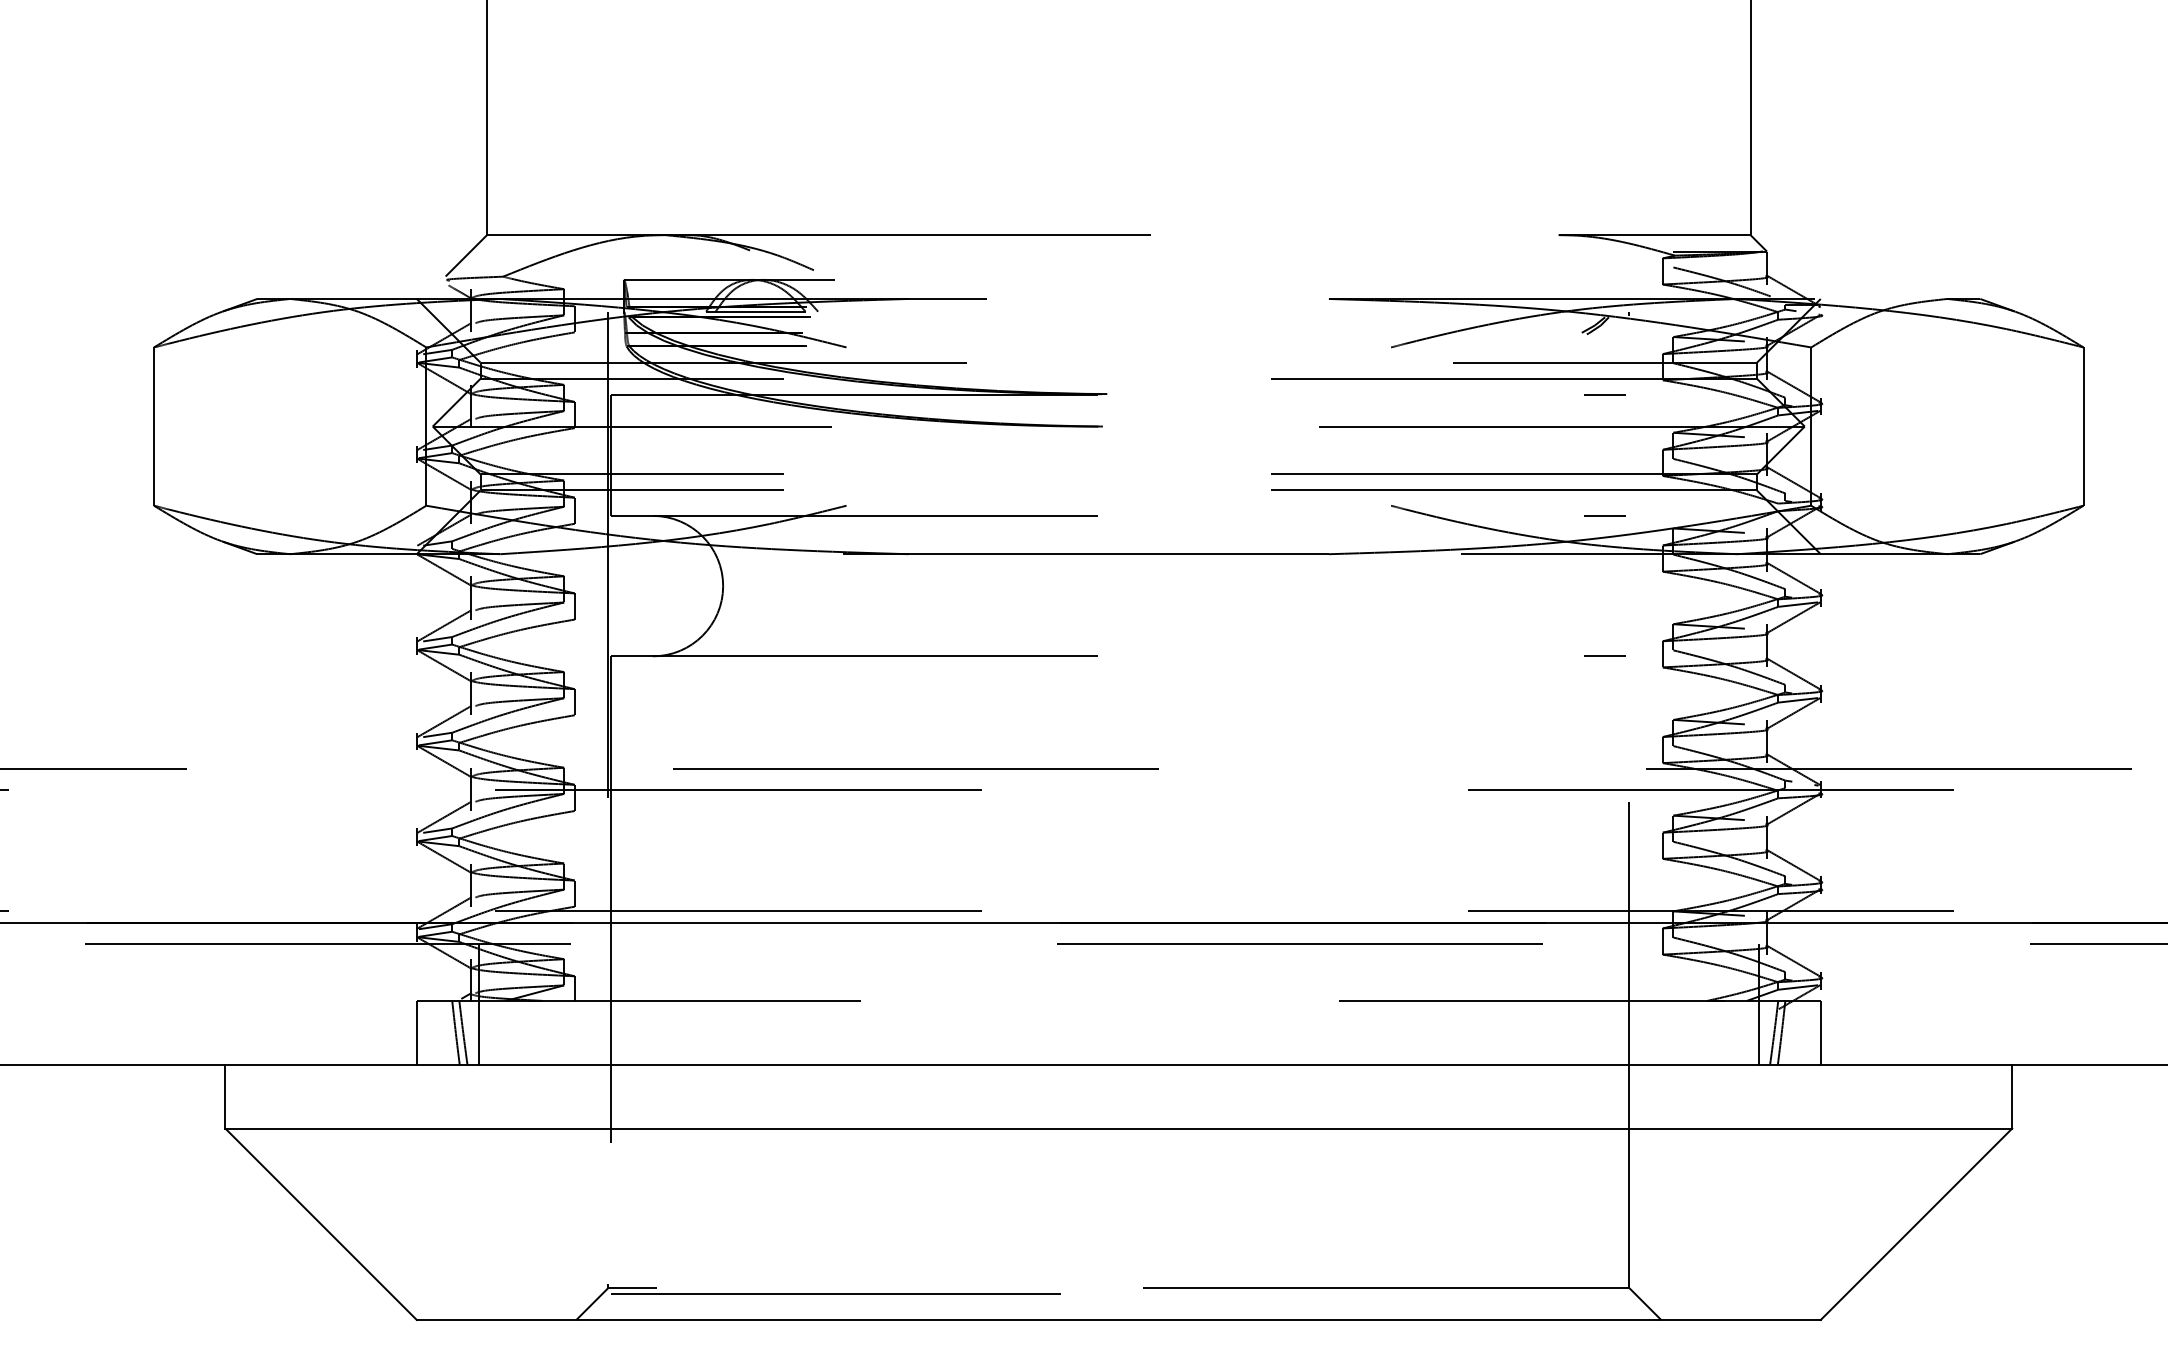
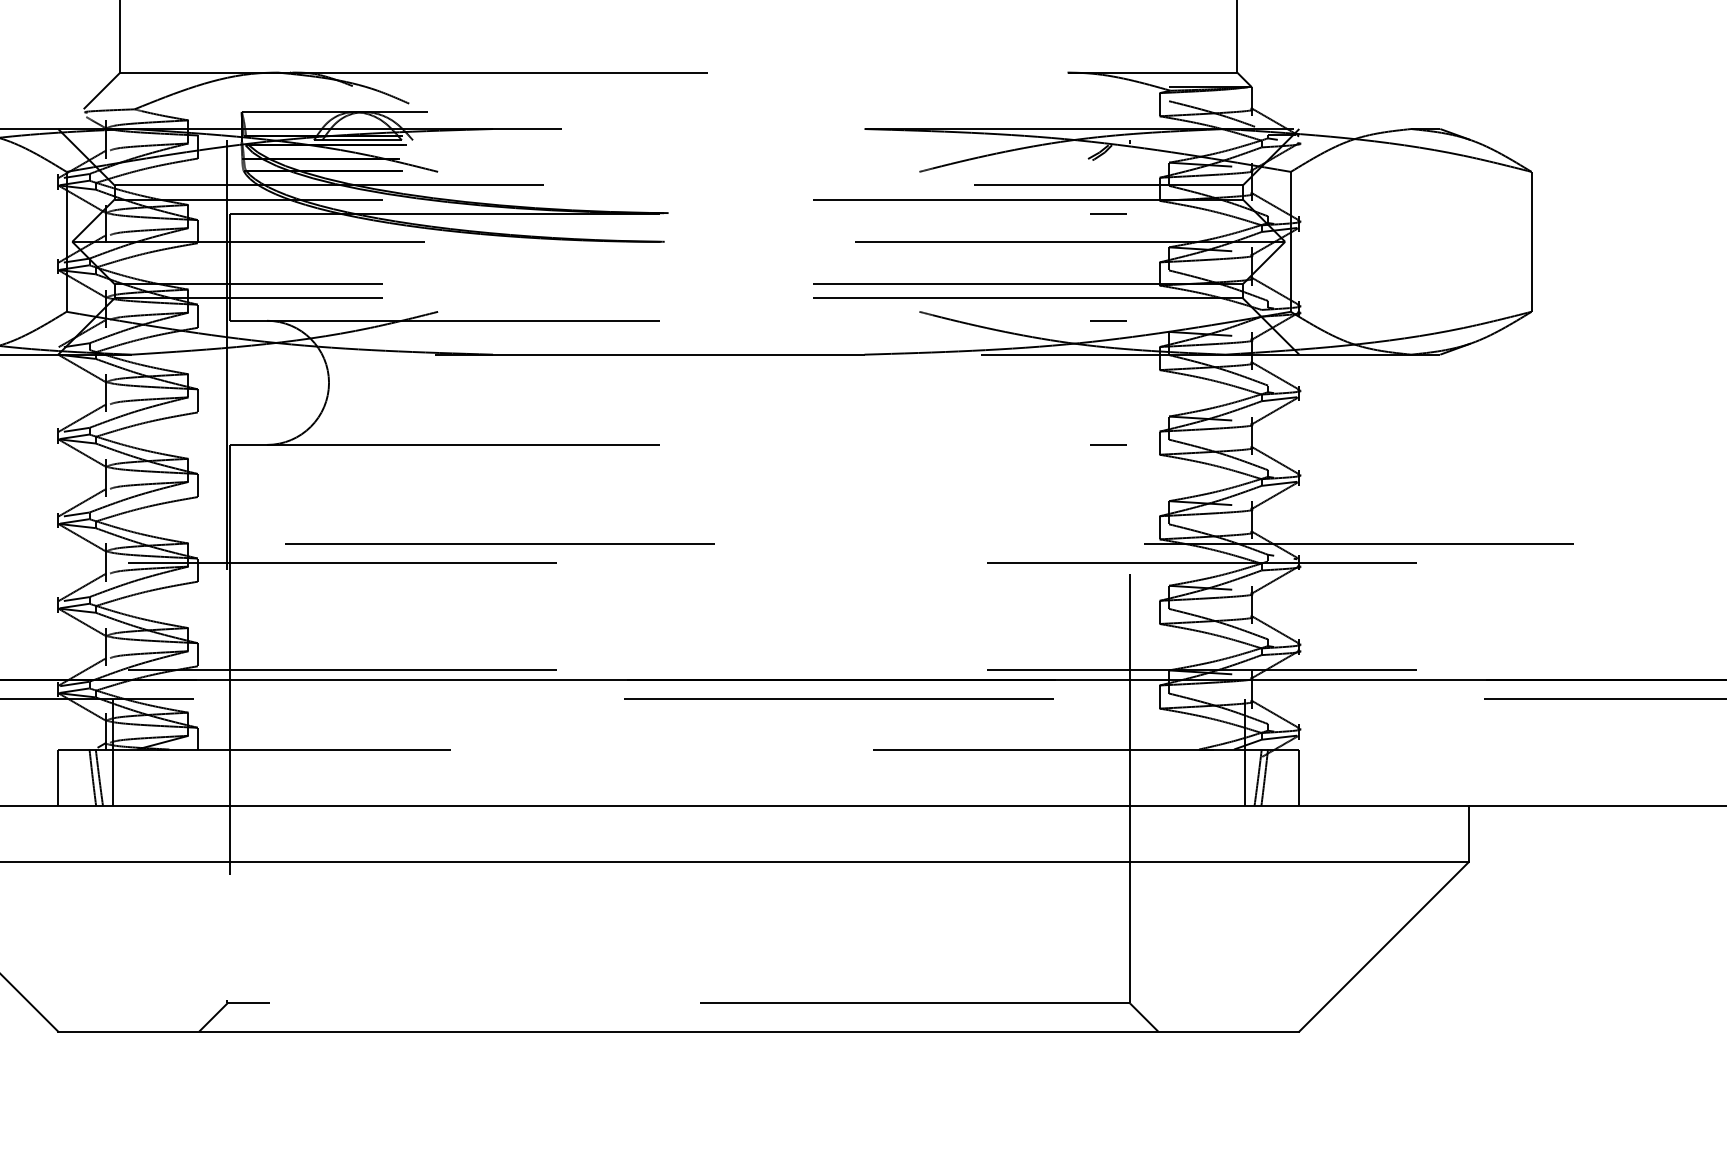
line: (835, 1294) -> (428, 1009), removed

